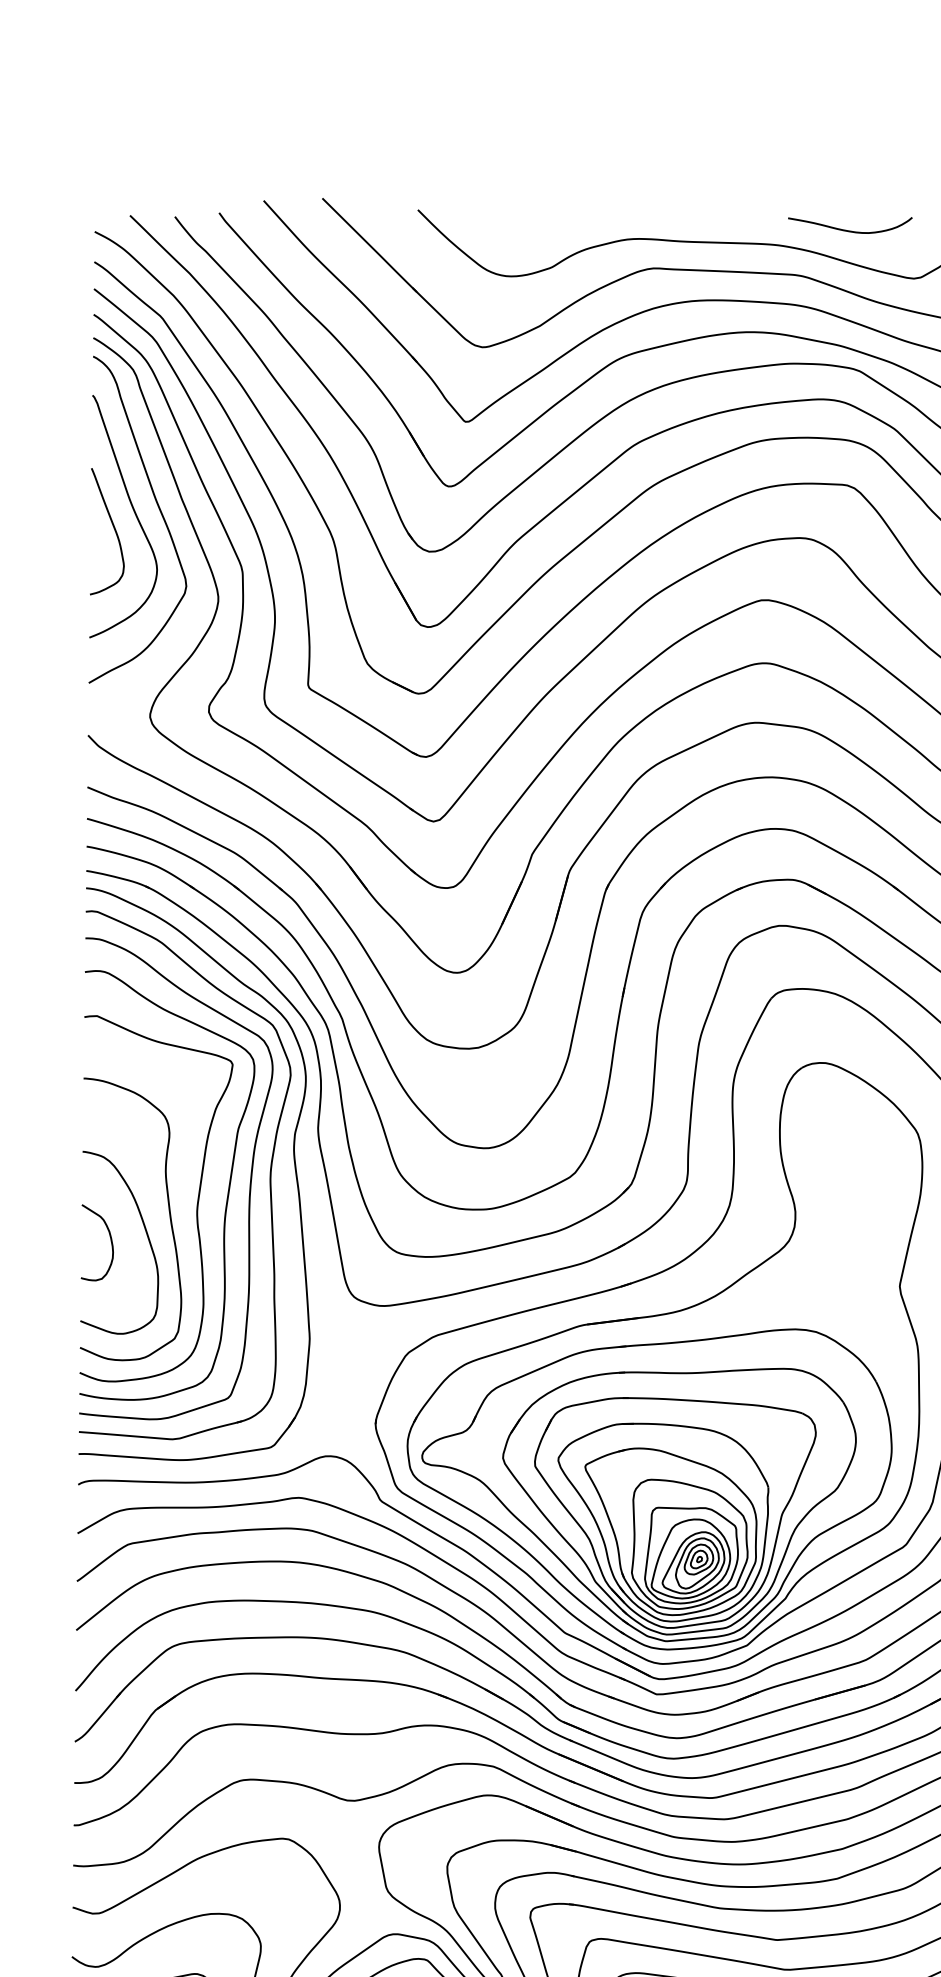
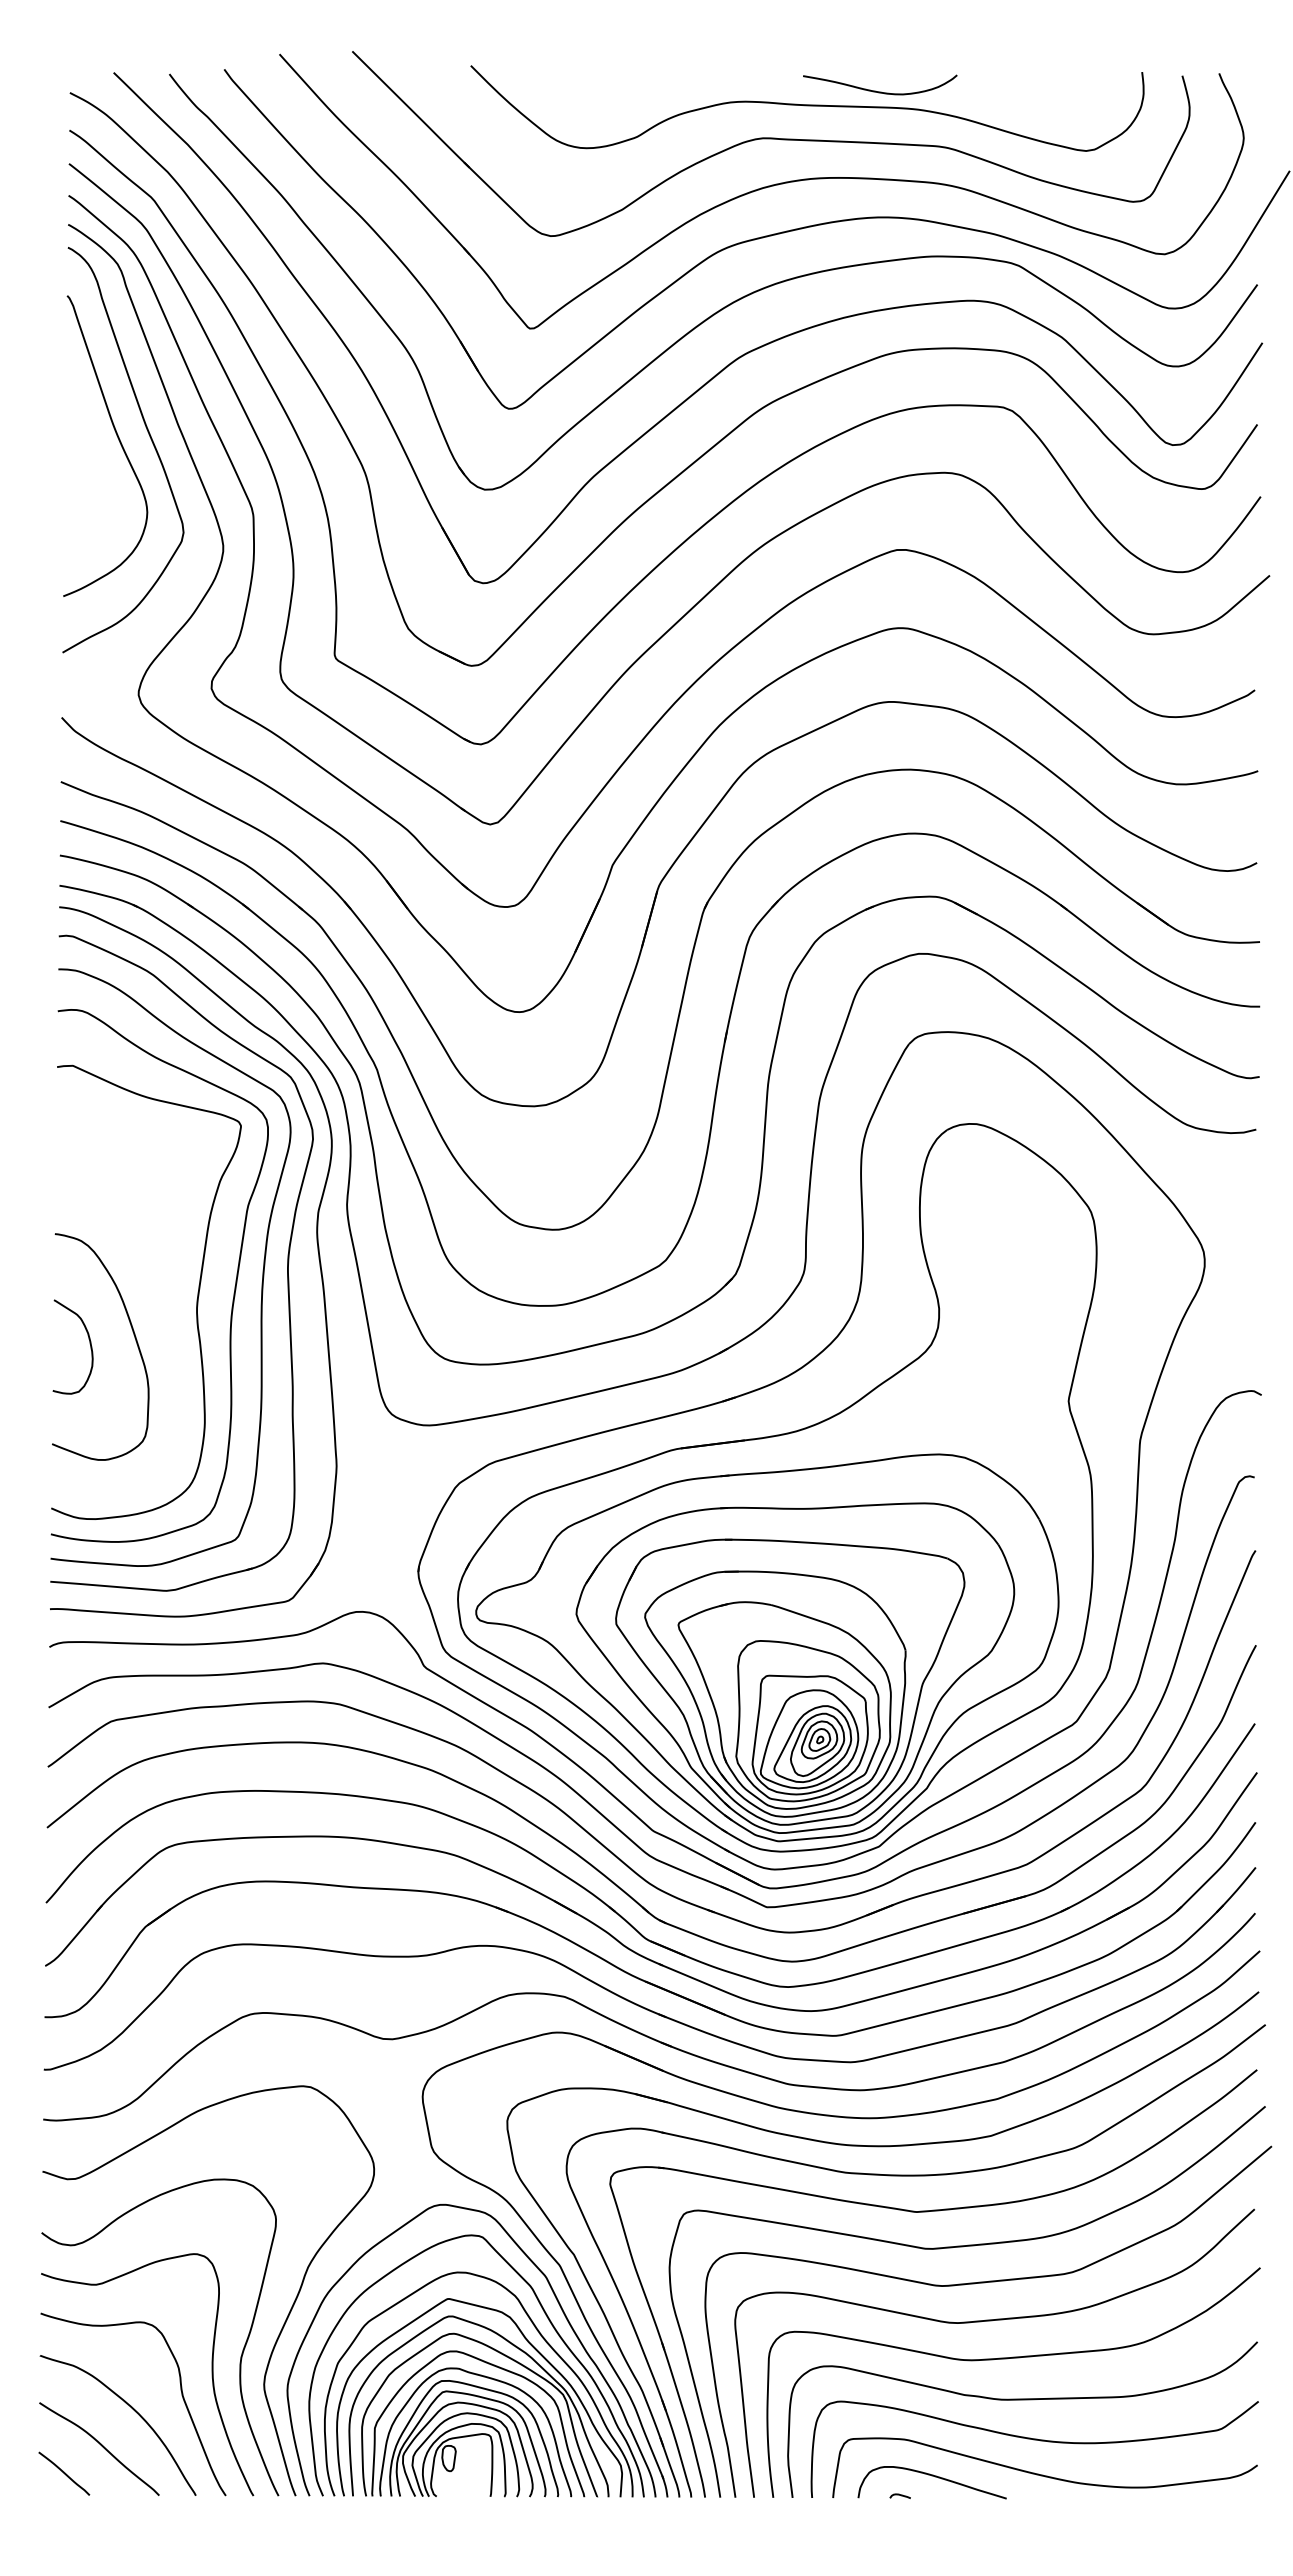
curve: (850, 230) -> (880, 91), moved
curve: (113, 528) -> (93, 461), removed
curve: (169, 1215) -> (162, 1313), removed

